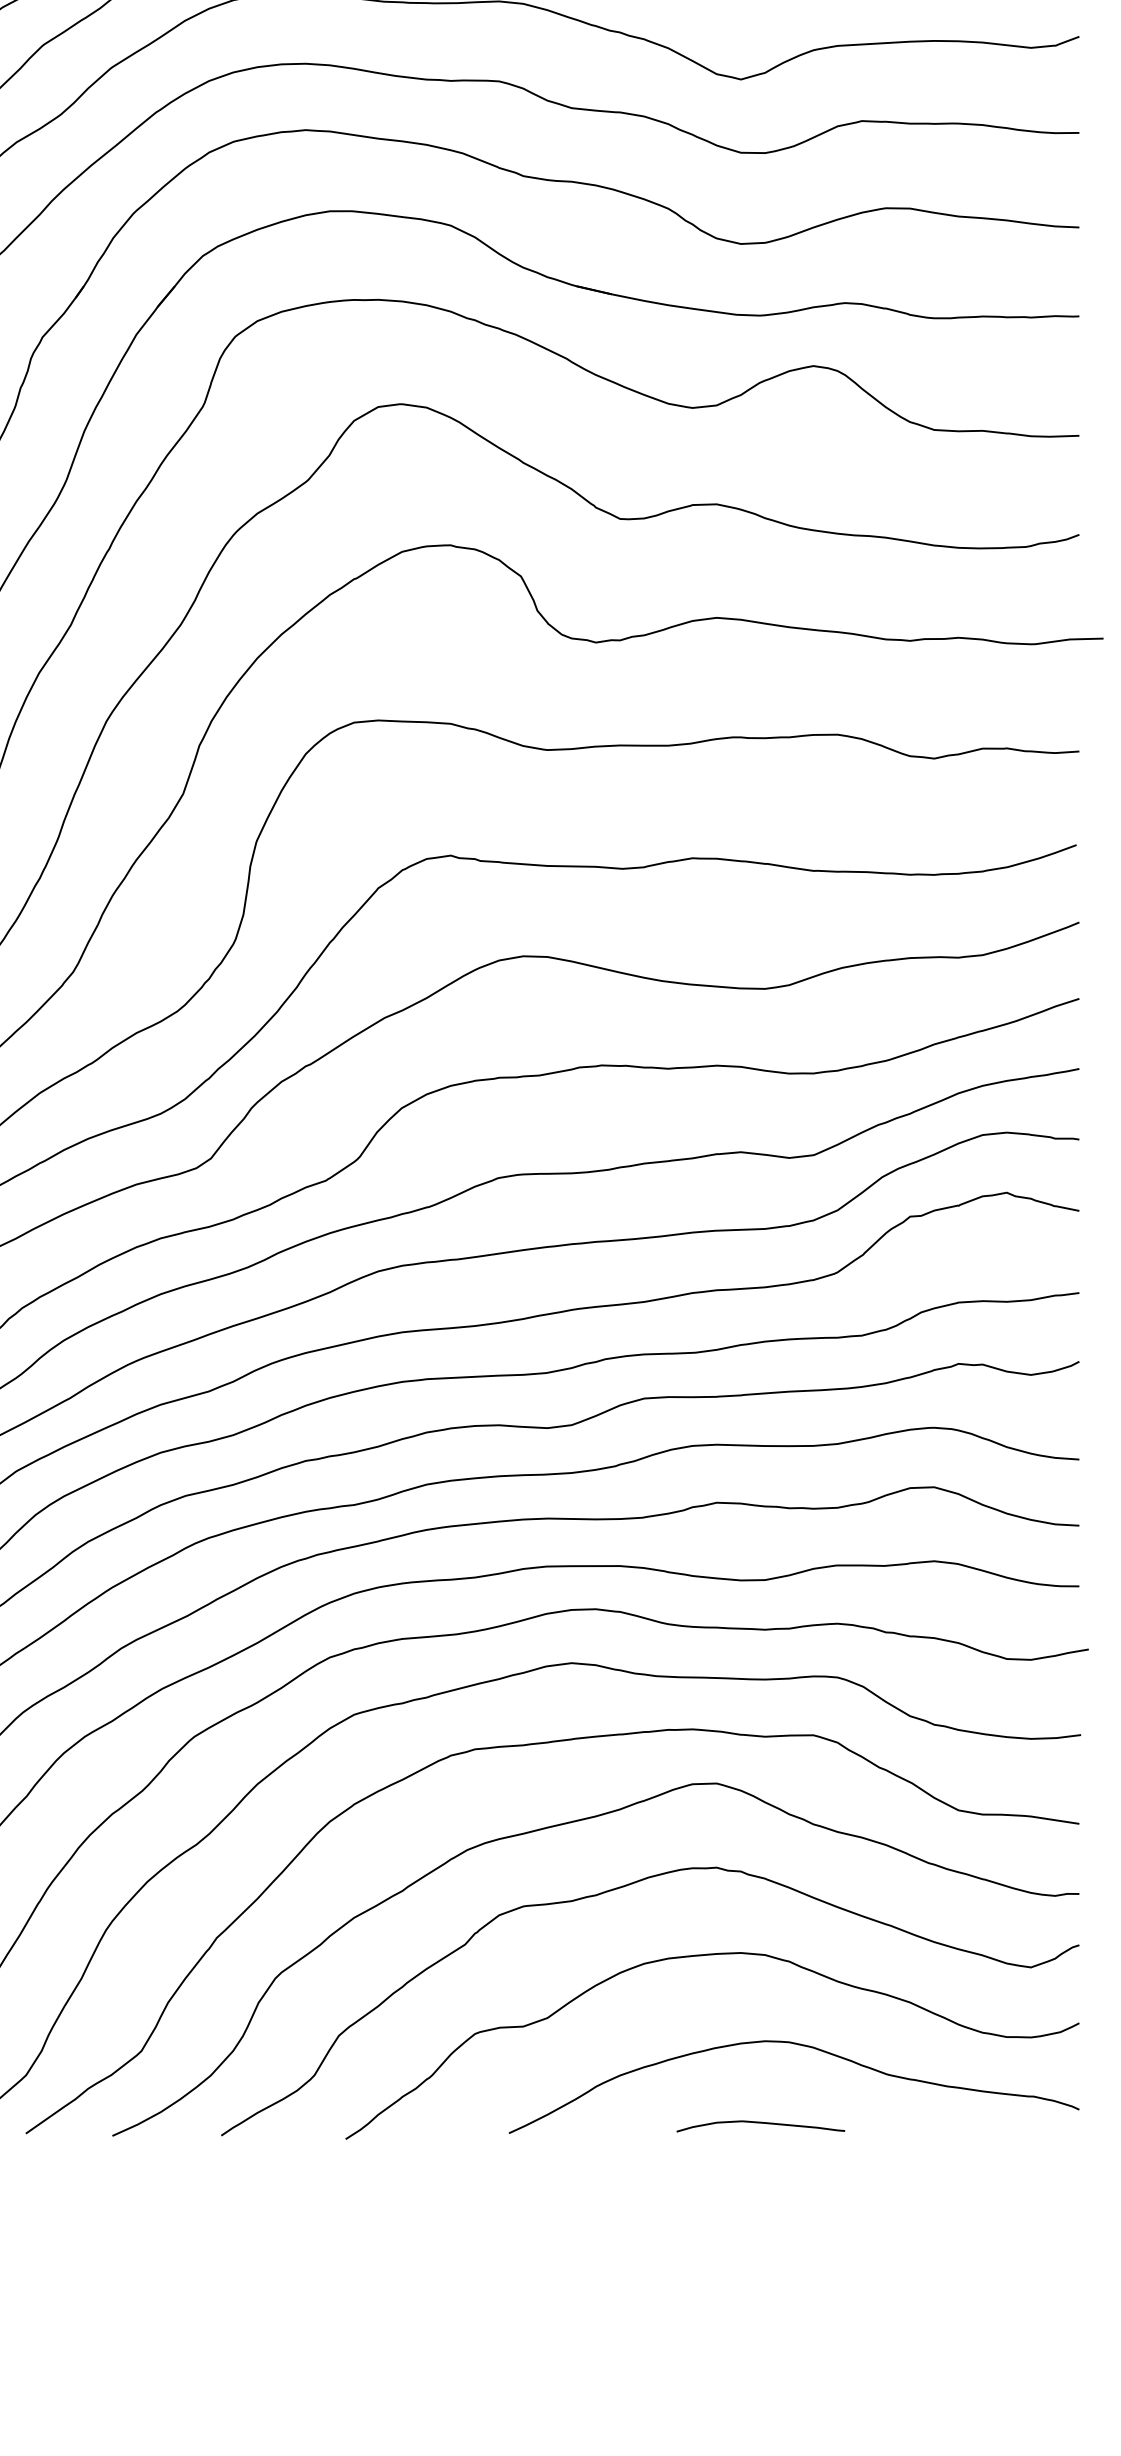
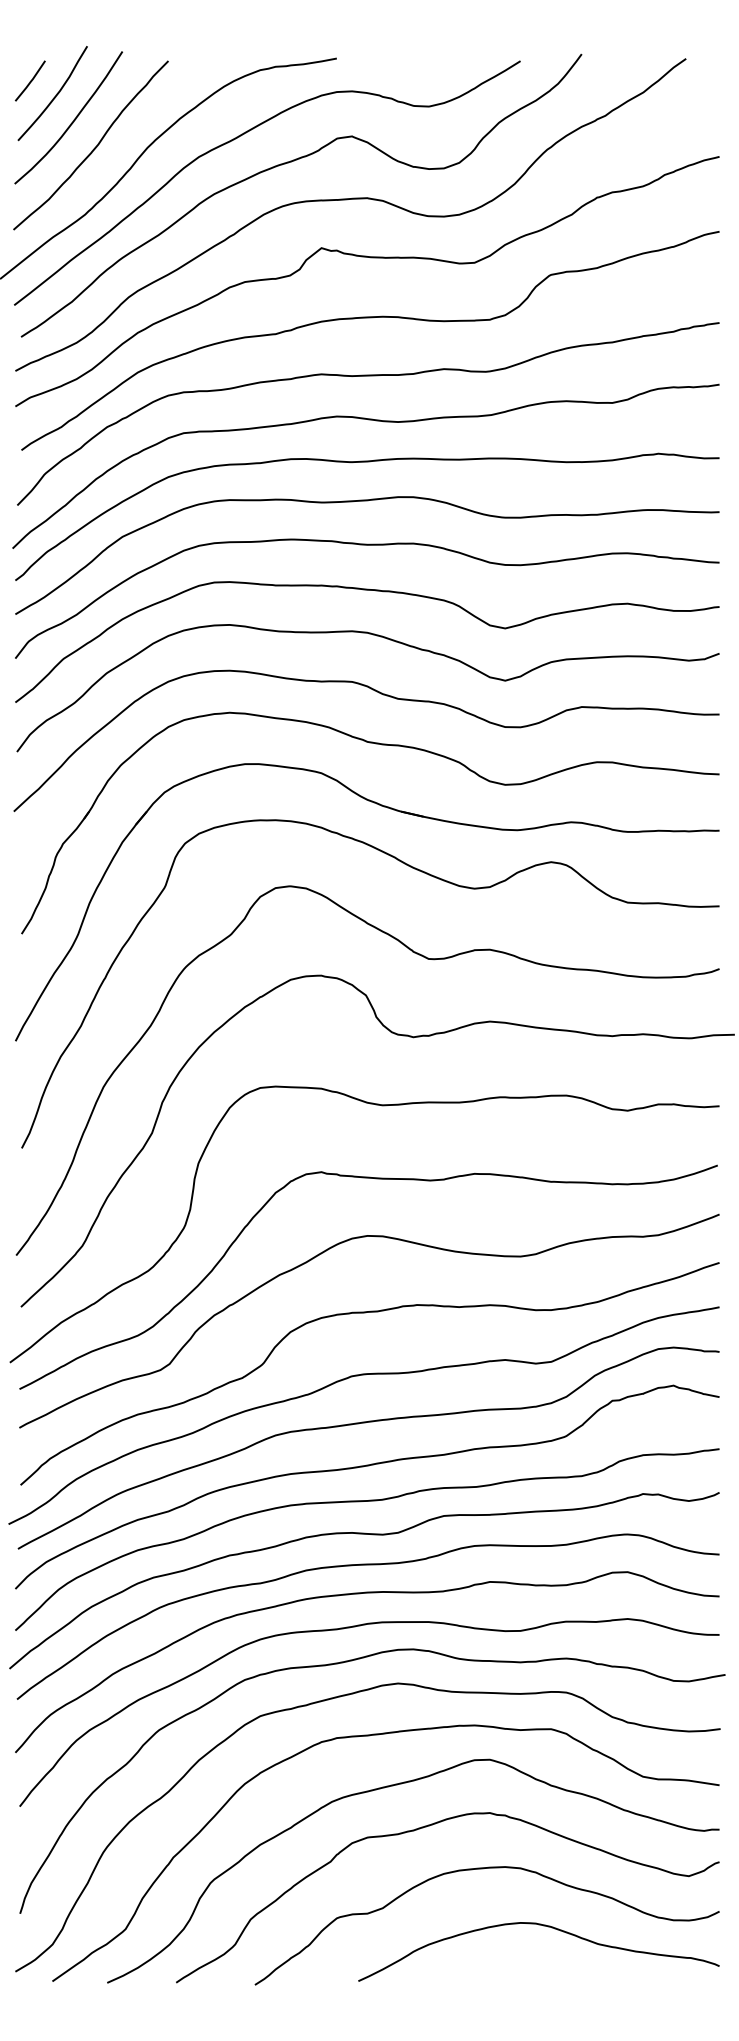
curve: (760, 2124) -> (517, 1975), removed

